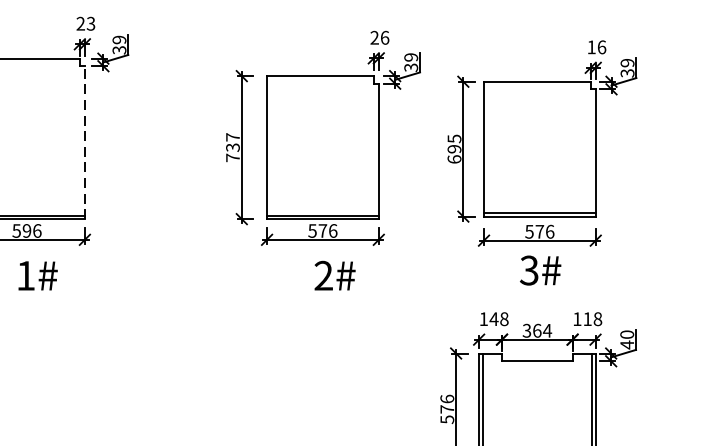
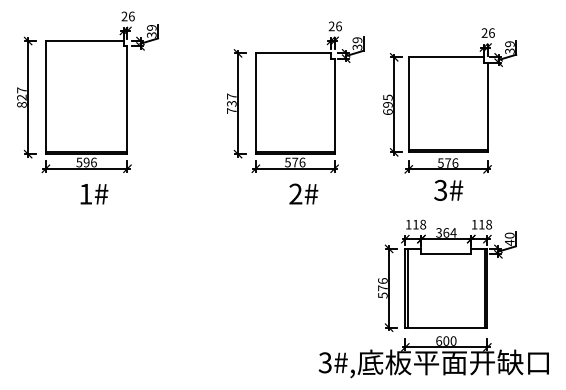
text: (90, 23) -> (131, 16), 23 -> 26
text: (591, 46) -> (484, 32), 16 -> 26
line: (84, 142) -> (127, 100), dashed -> solid
text: (493, 318) -> (415, 224), 148 -> 118

